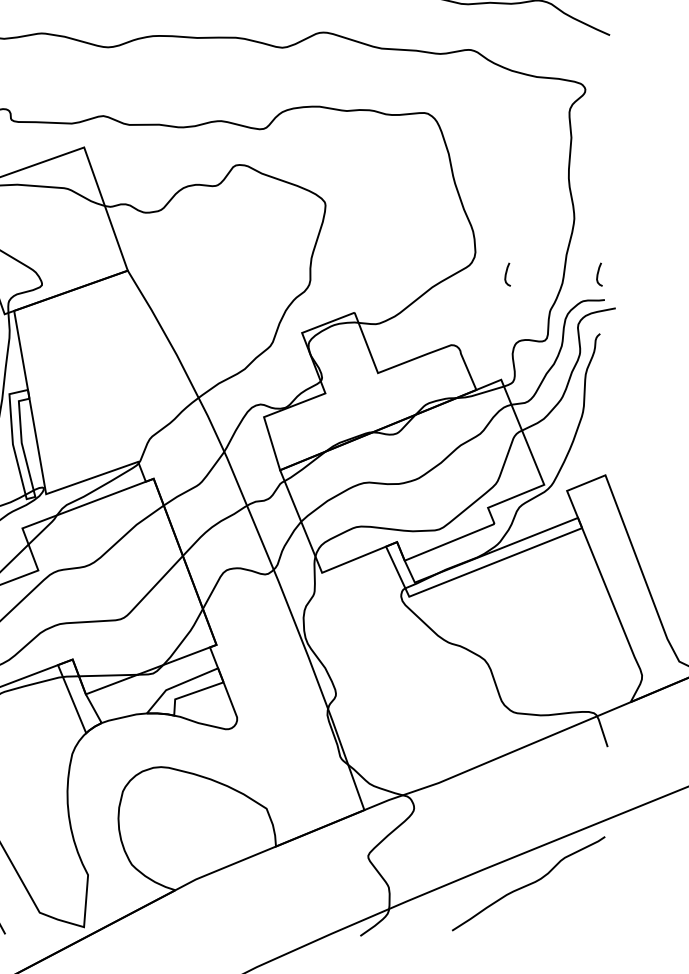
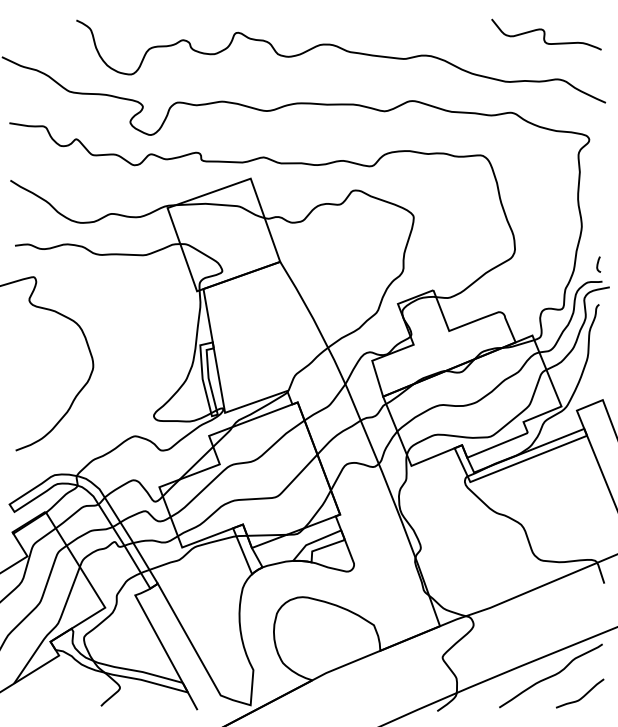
curve: (507, 274) -> (536, 264), removed
curve: (576, 912) -> (583, 695), added

